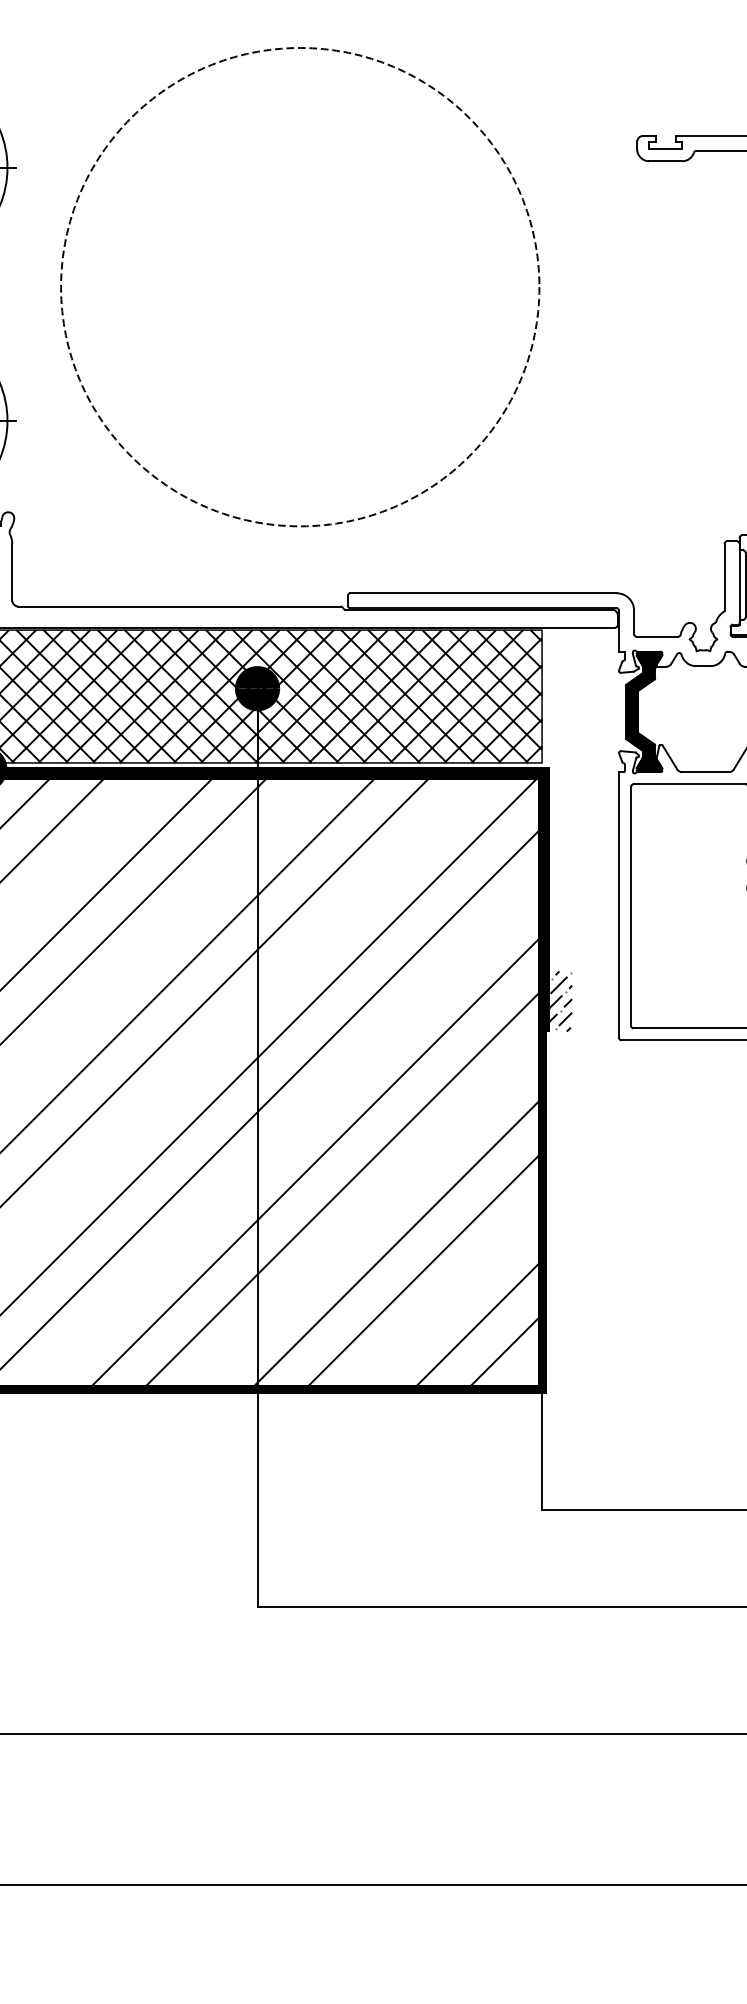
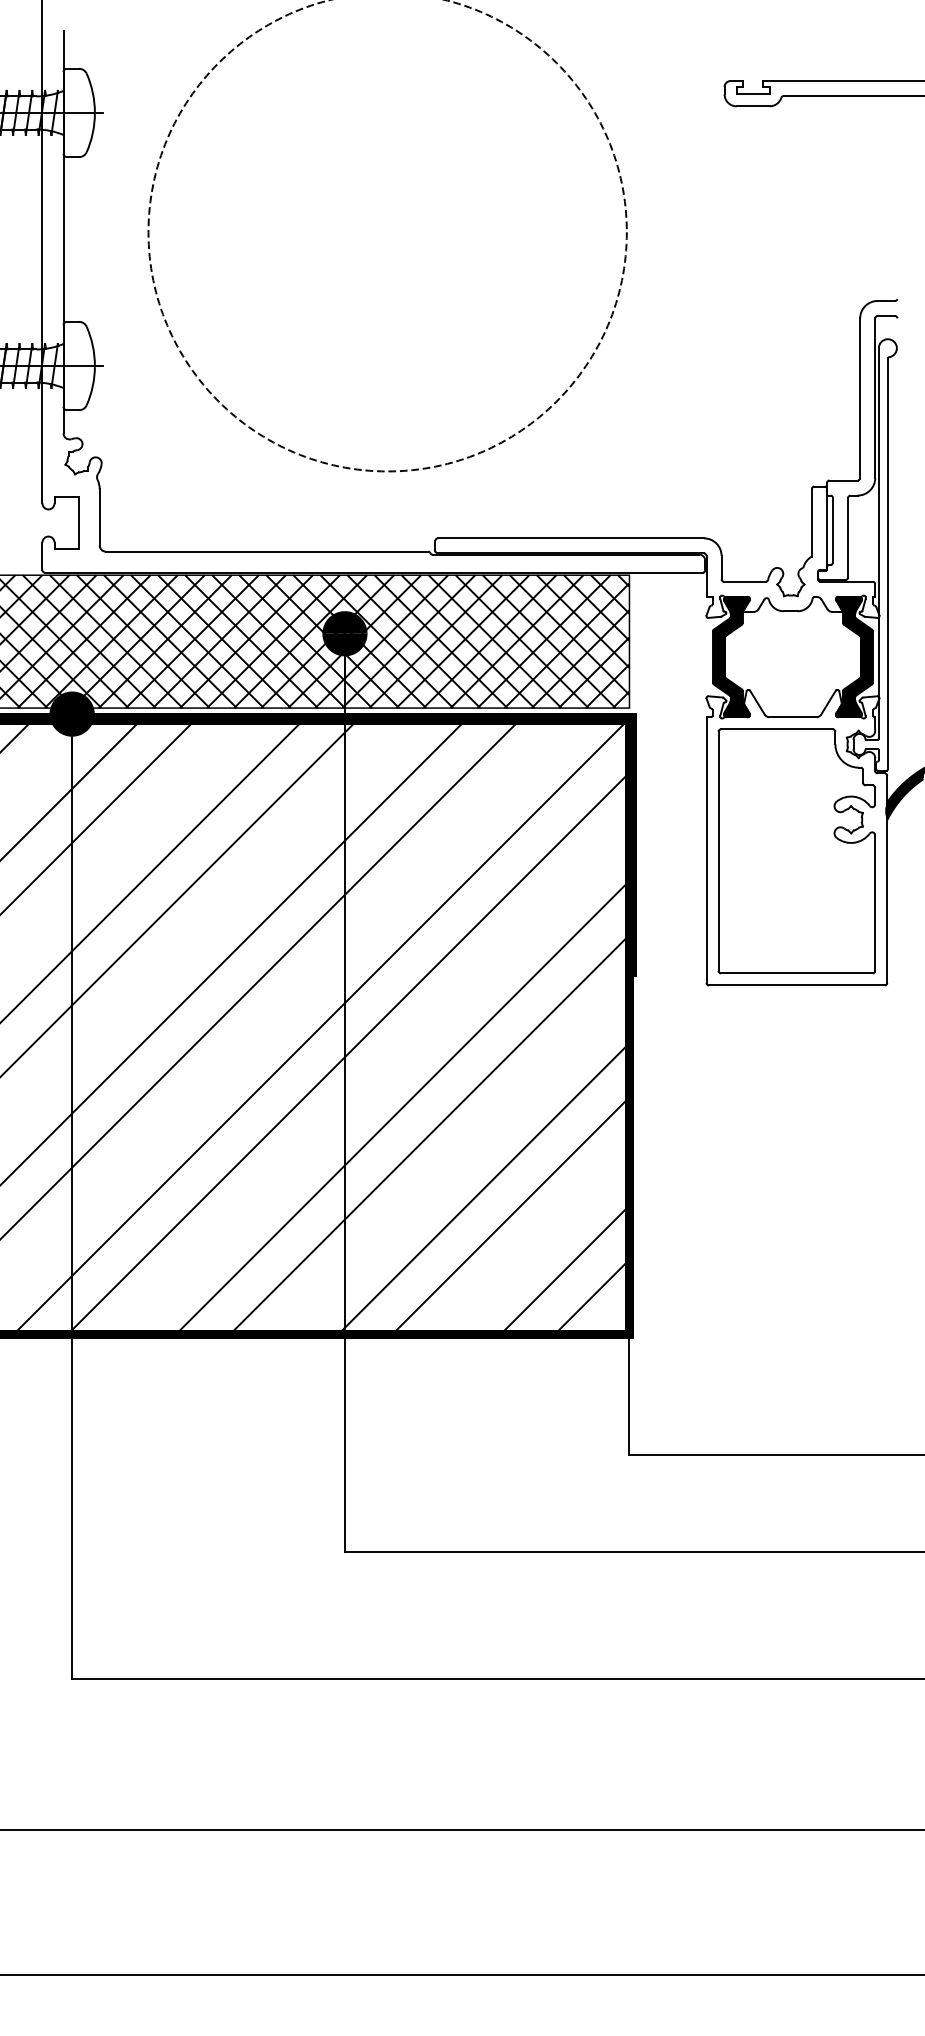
hatch: (557, 1001) -> (644, 946), removed

